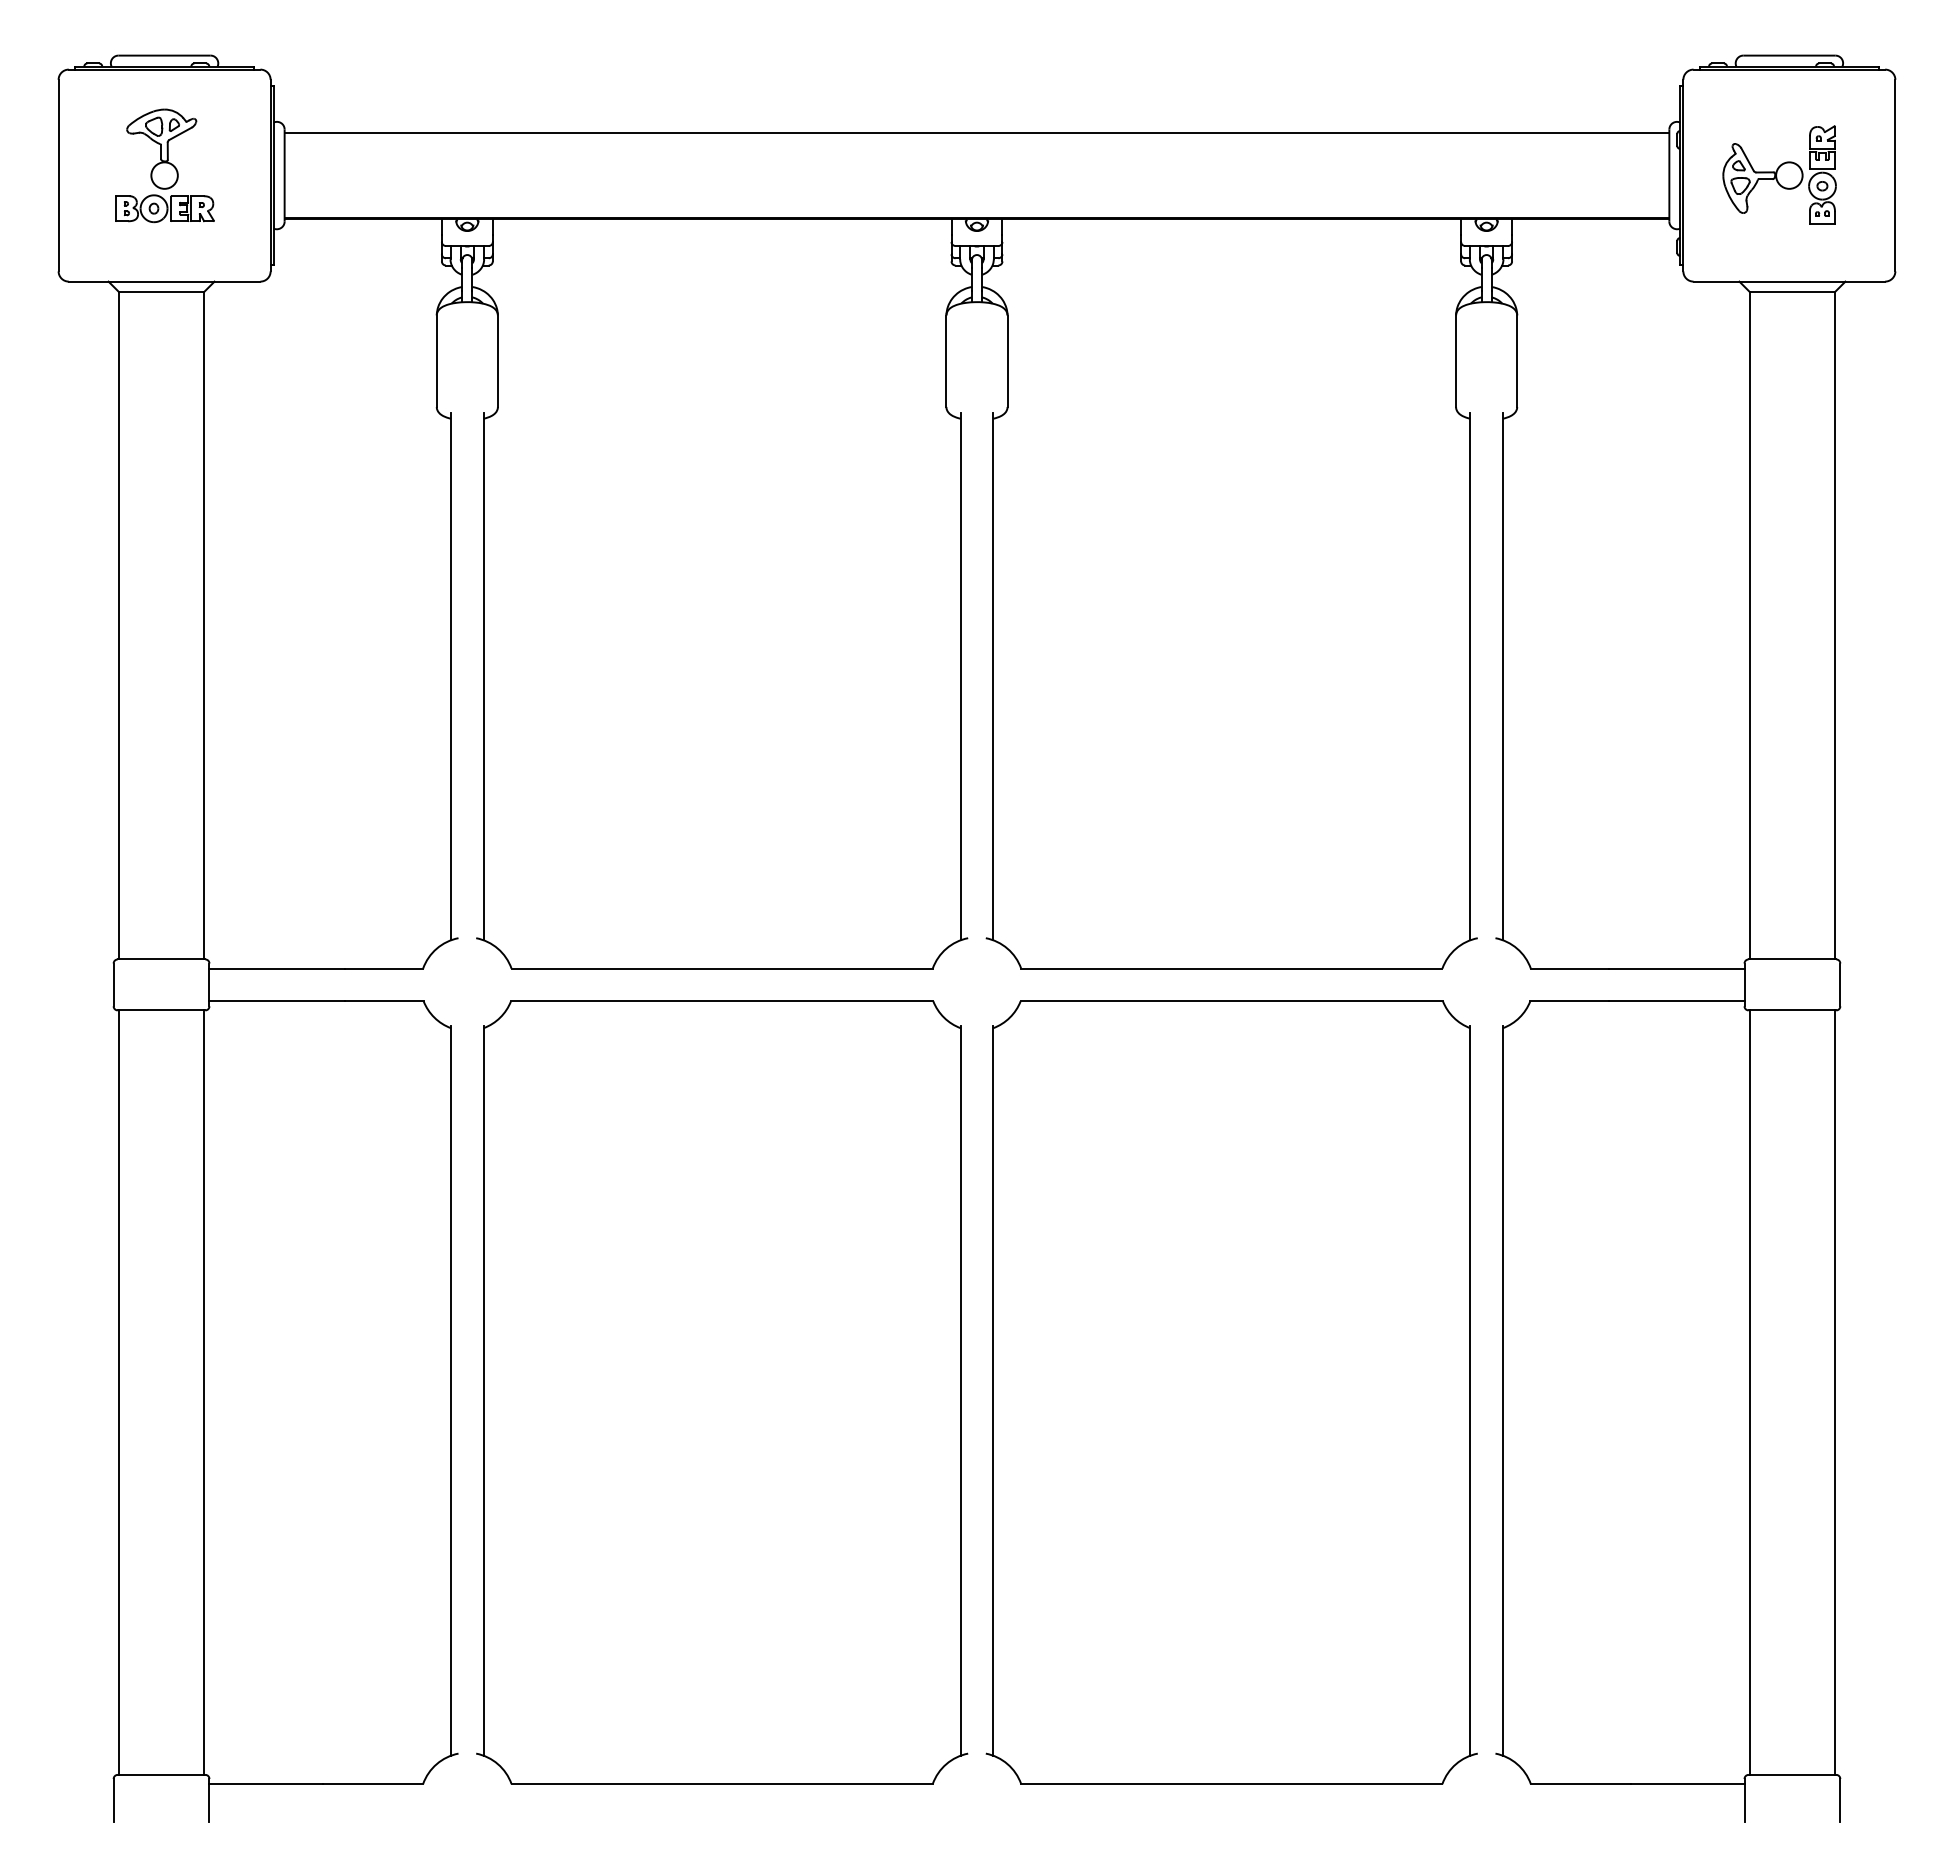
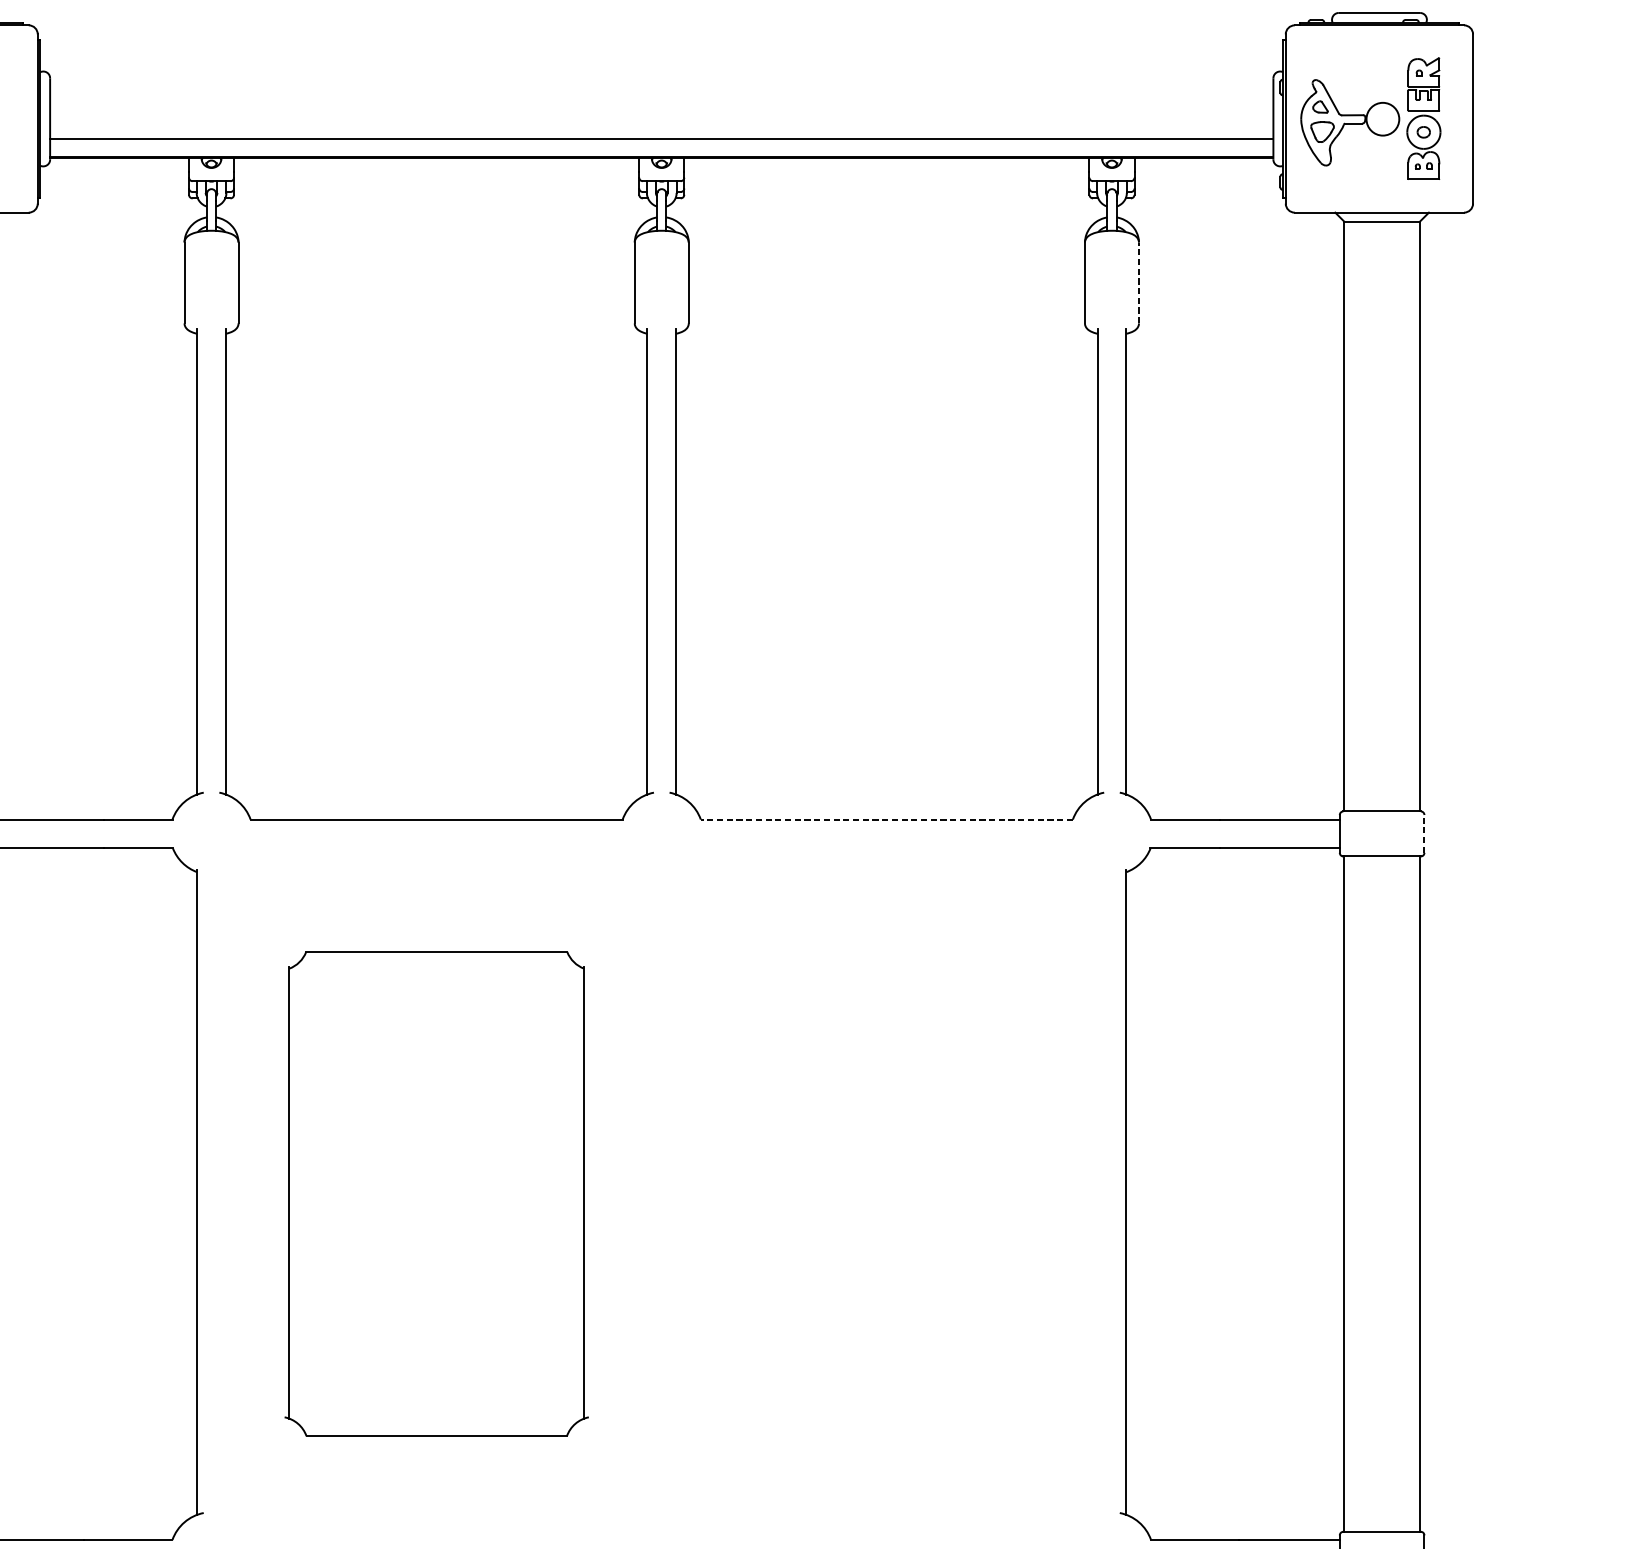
line: (976, 132) -> (661, 138), moved
part: (1779, 174) -> (1370, 118), size x1.4
line: (1517, 361) -> (1139, 283), solid -> dashed
line: (1231, 968) -> (886, 819), solid -> dashed
line: (1840, 984) -> (1424, 833), solid -> dashed
part: (722, 1392) -> (436, 1194), size x0.7
part: (1231, 1392) -> (886, 1194), removed

